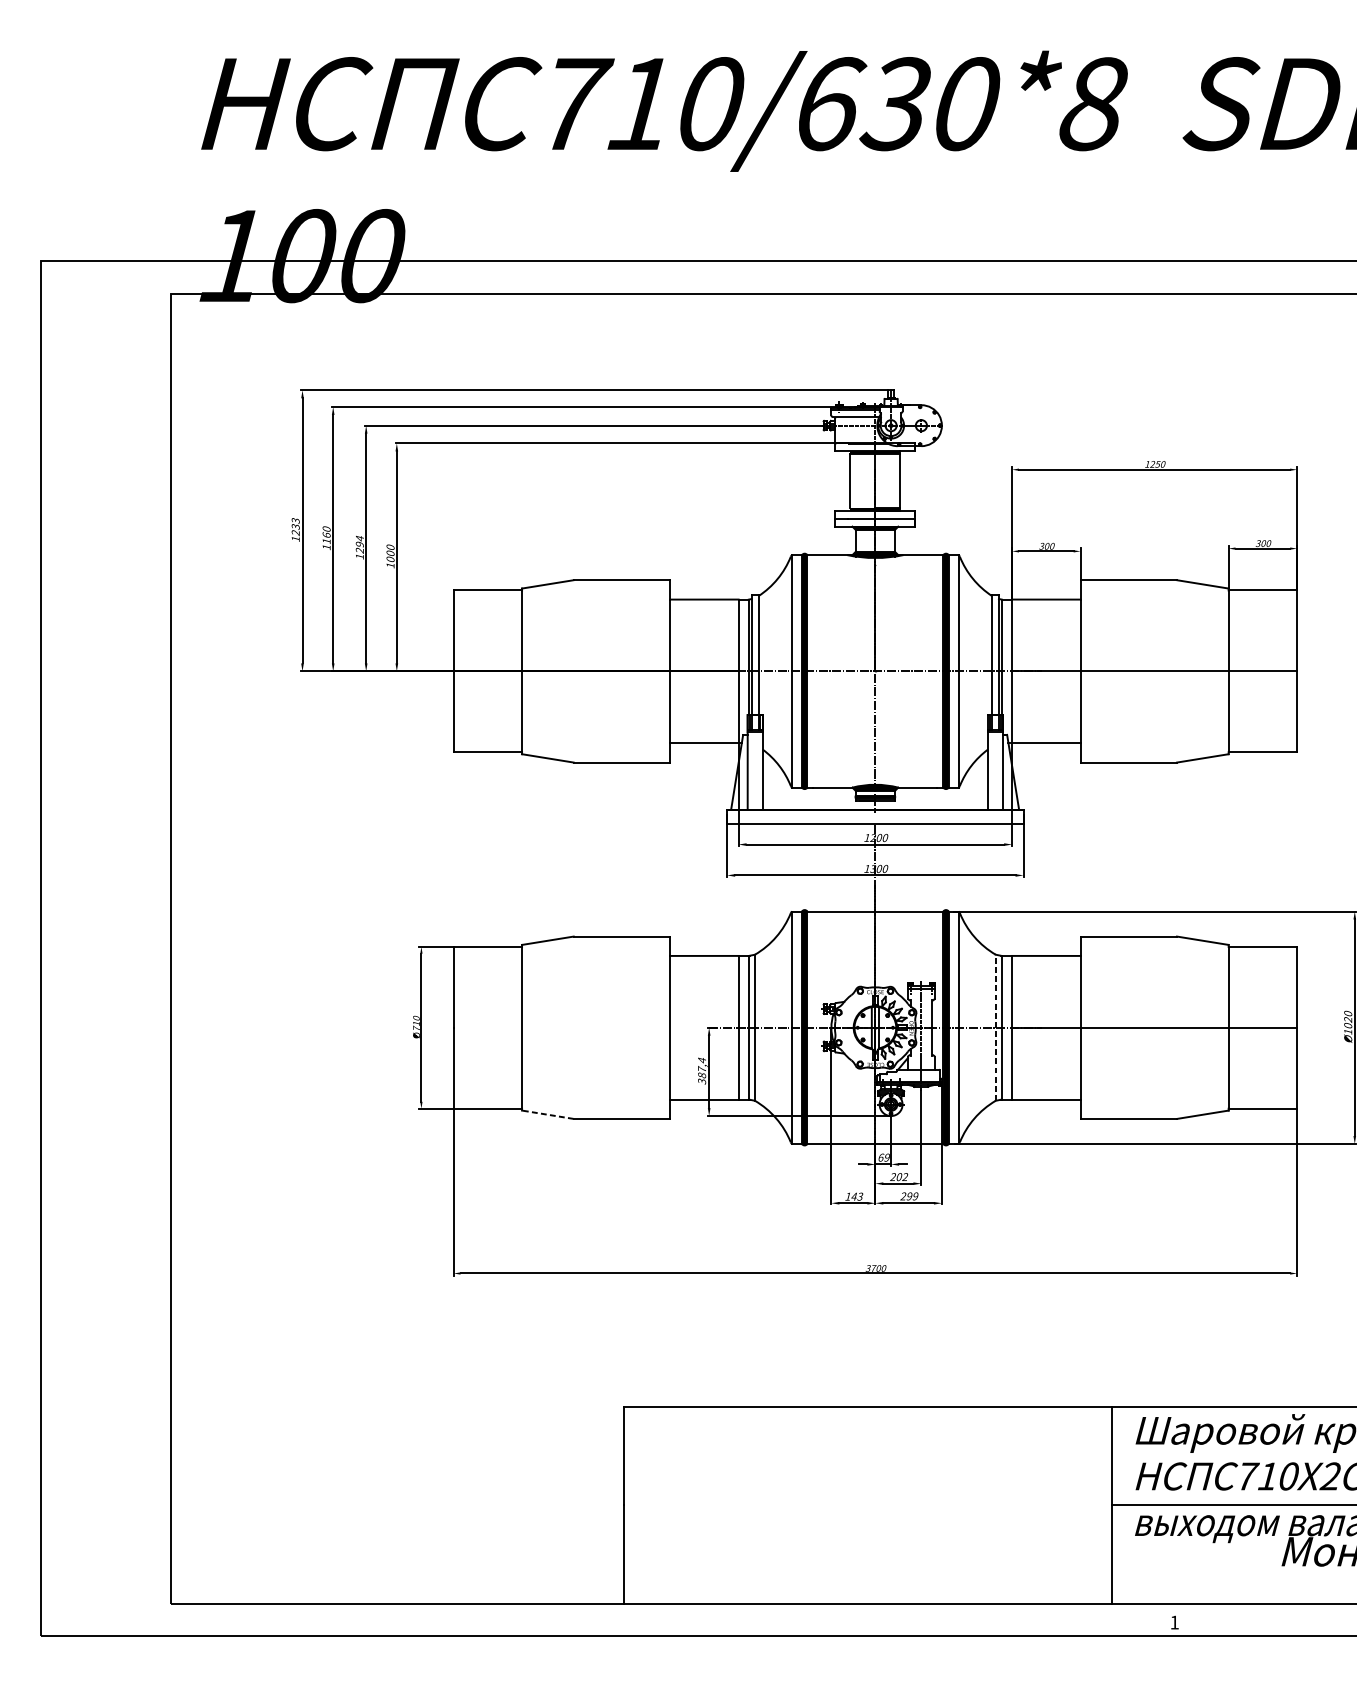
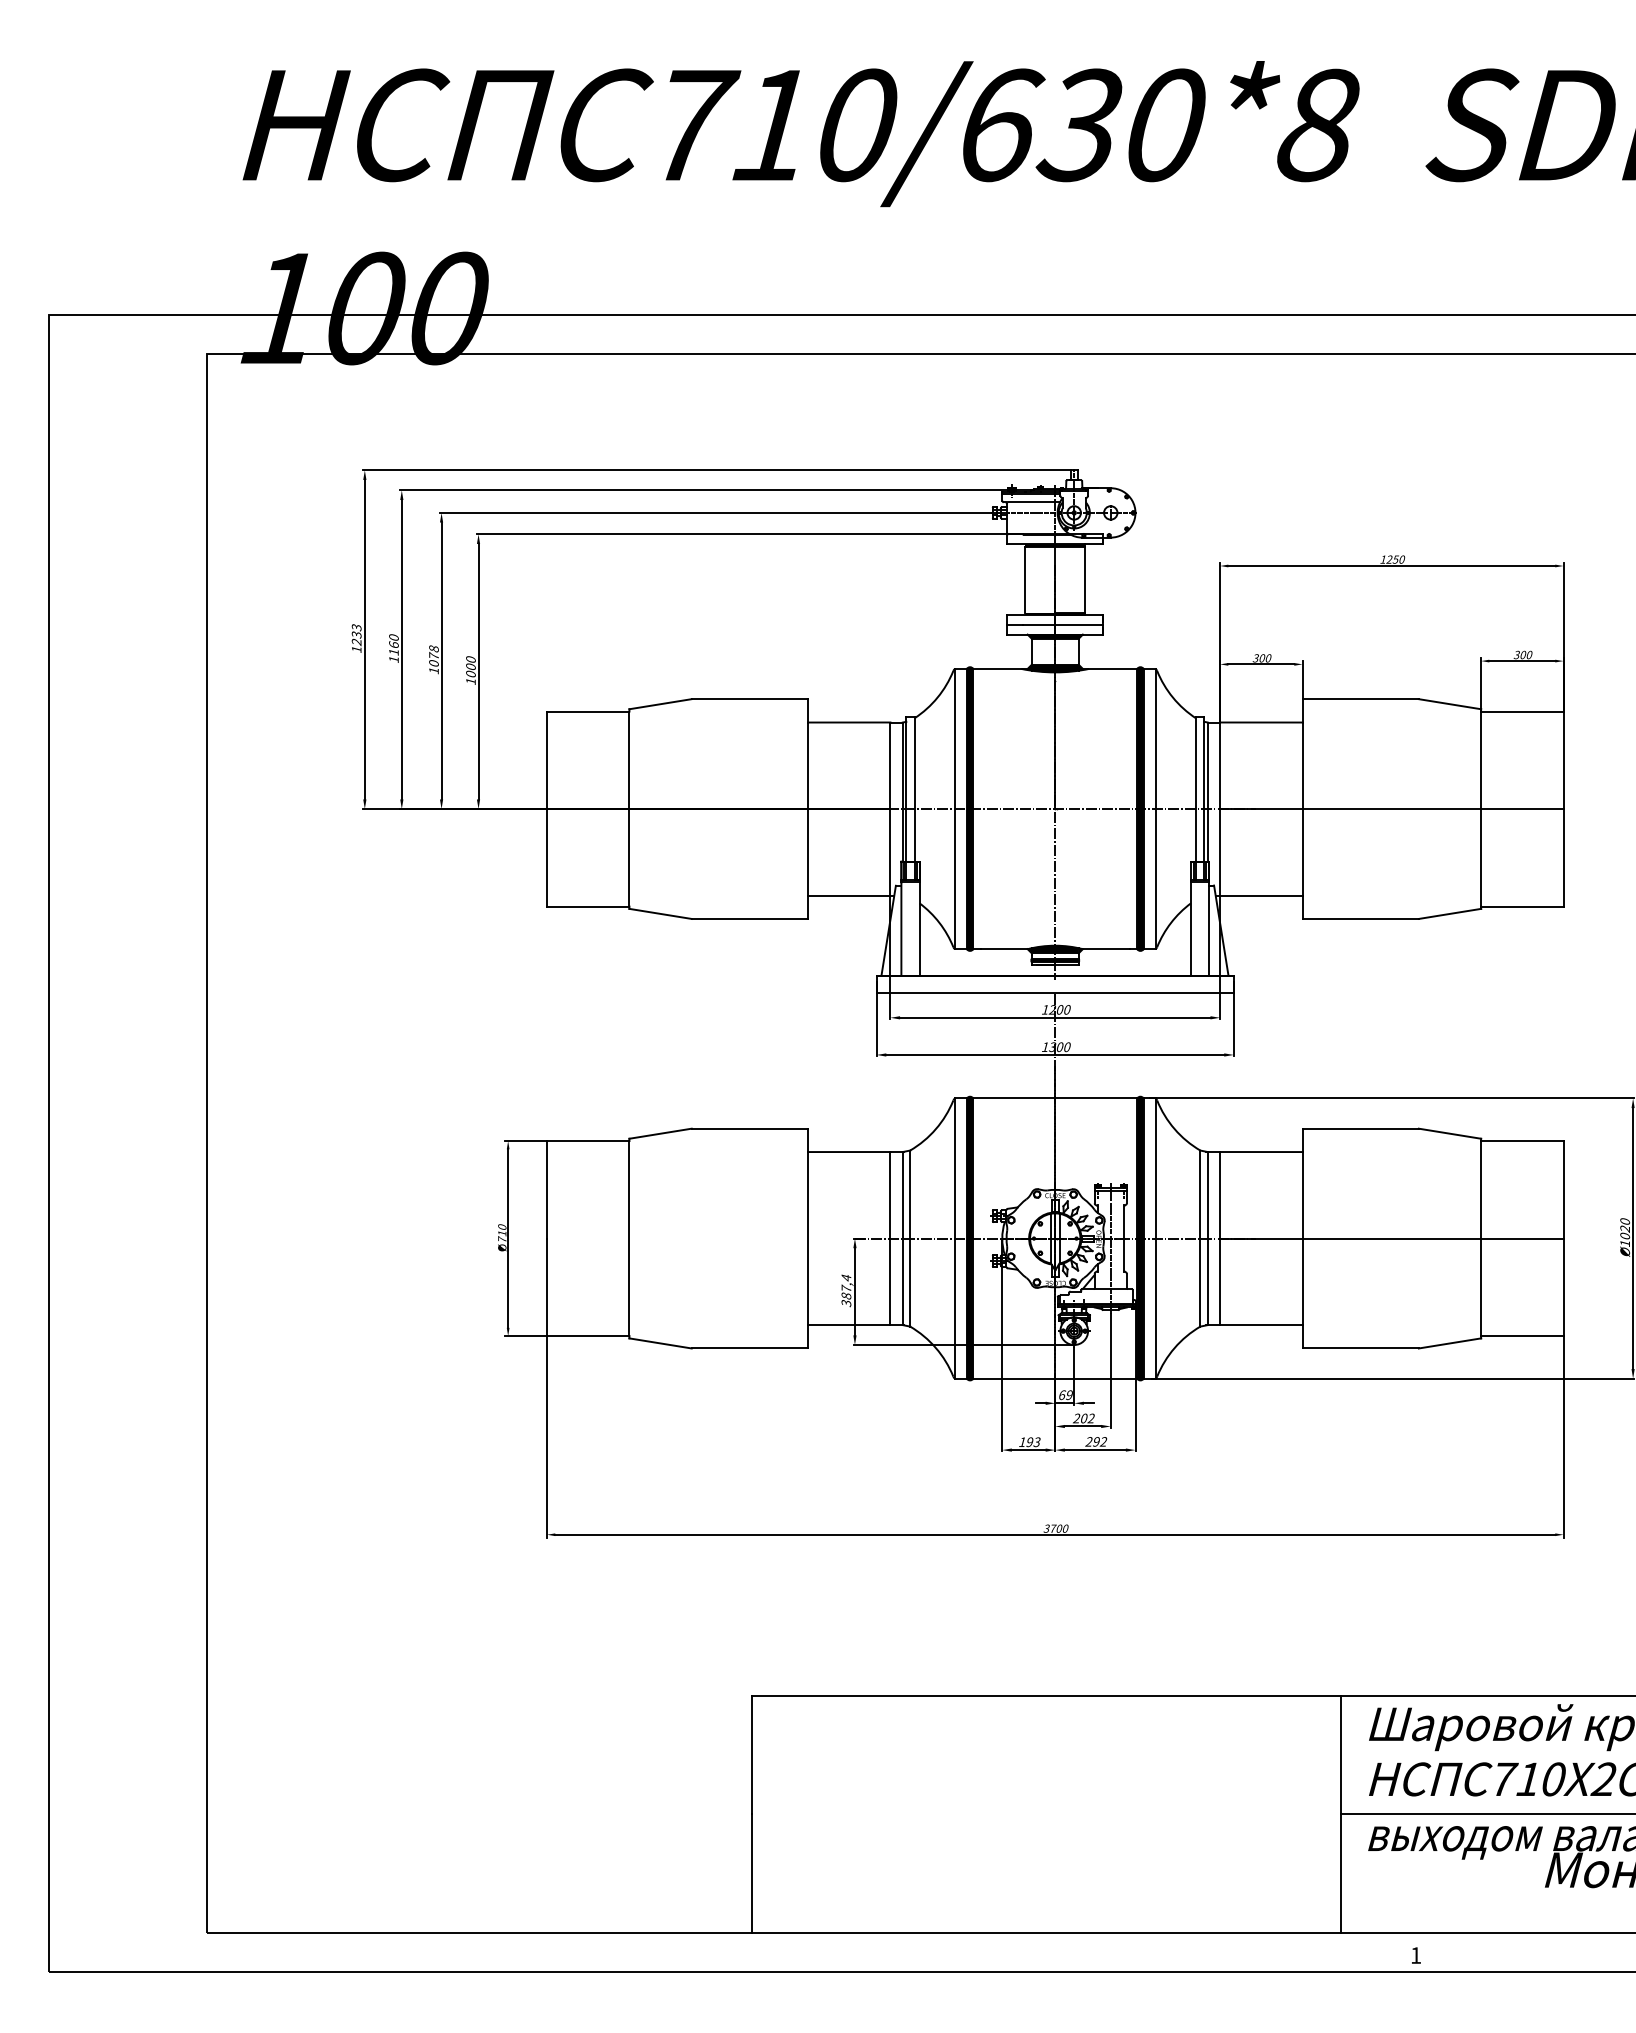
text: (359, 544) -> (433, 656), 1294 -> 1078
line: (995, 1027) -> (1200, 1238), dashed -> solid
line: (547, 1114) -> (660, 1343), dashed -> solid
text: (853, 1196) -> (1029, 1442), 143 -> 193
text: (915, 1196) -> (1103, 1441), 299 -> 292

